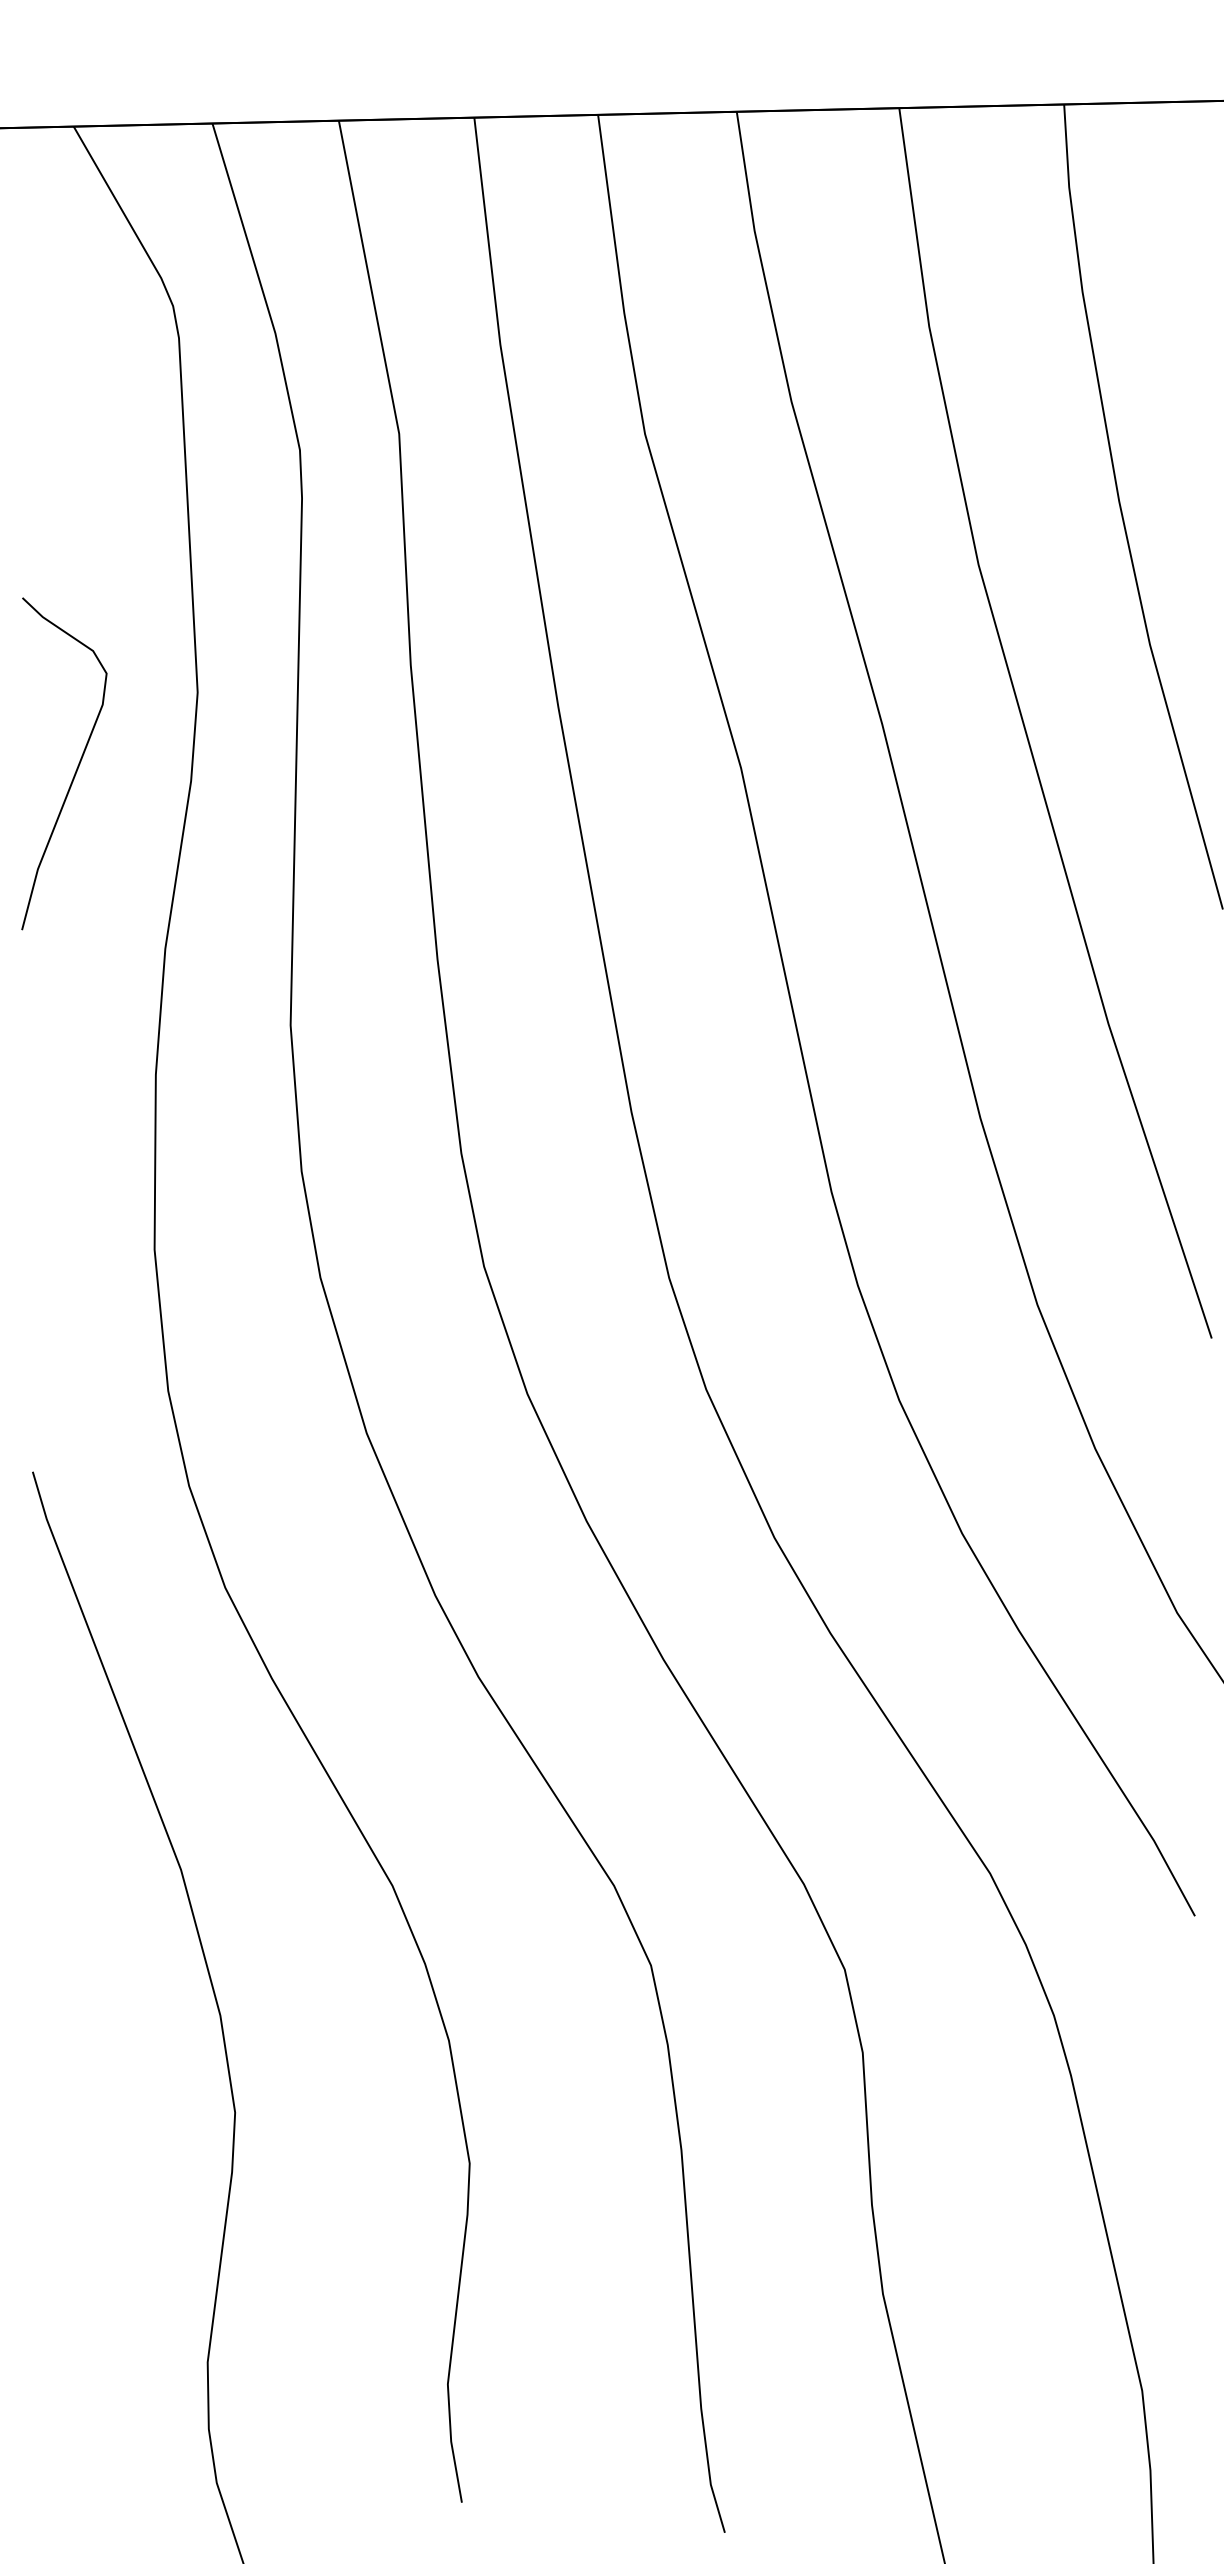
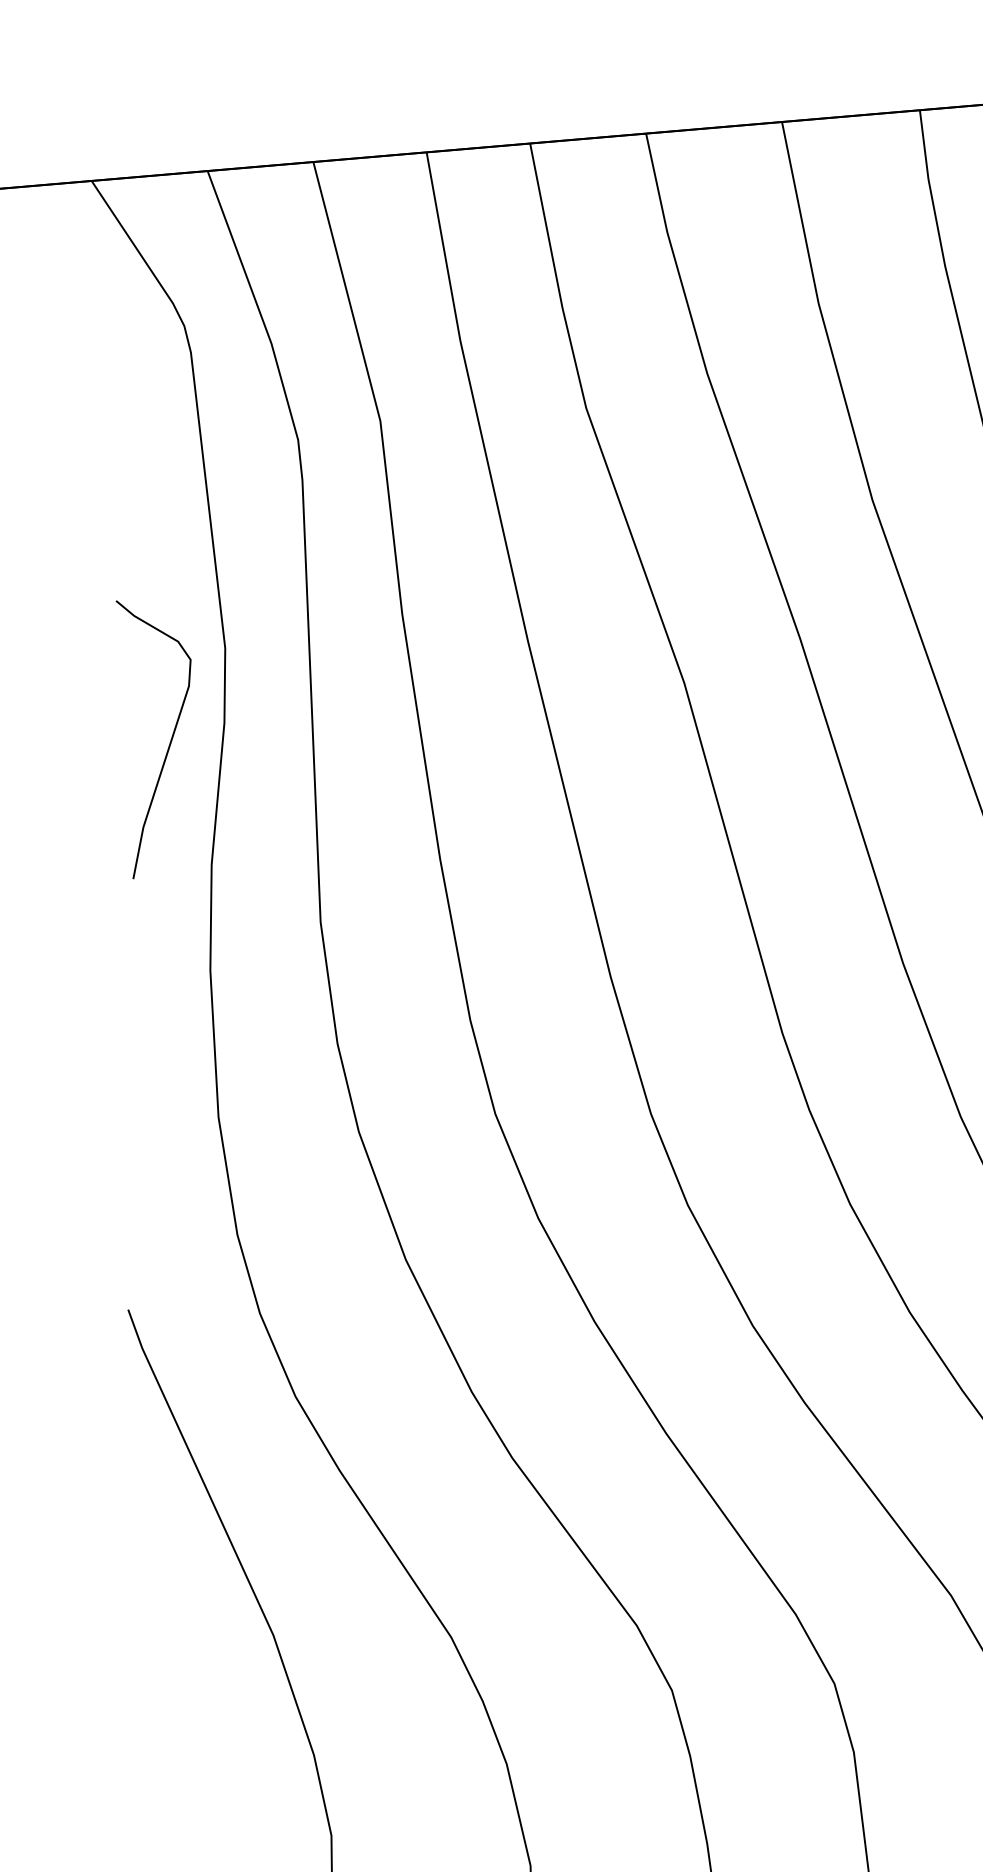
curve: (76, 768) -> (170, 740), moved

